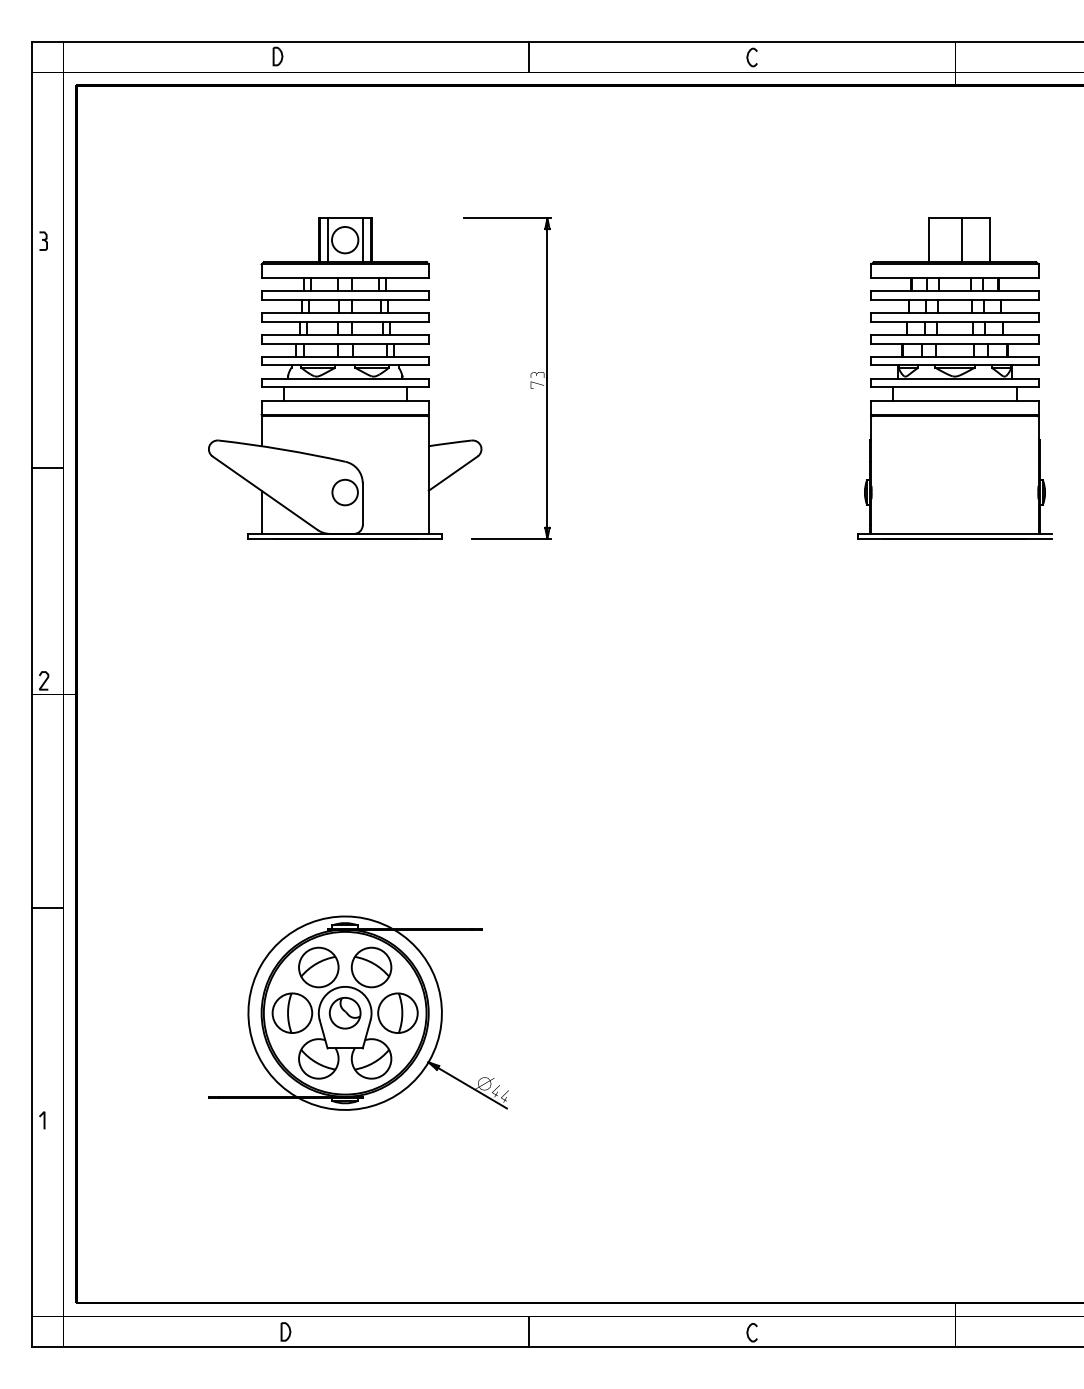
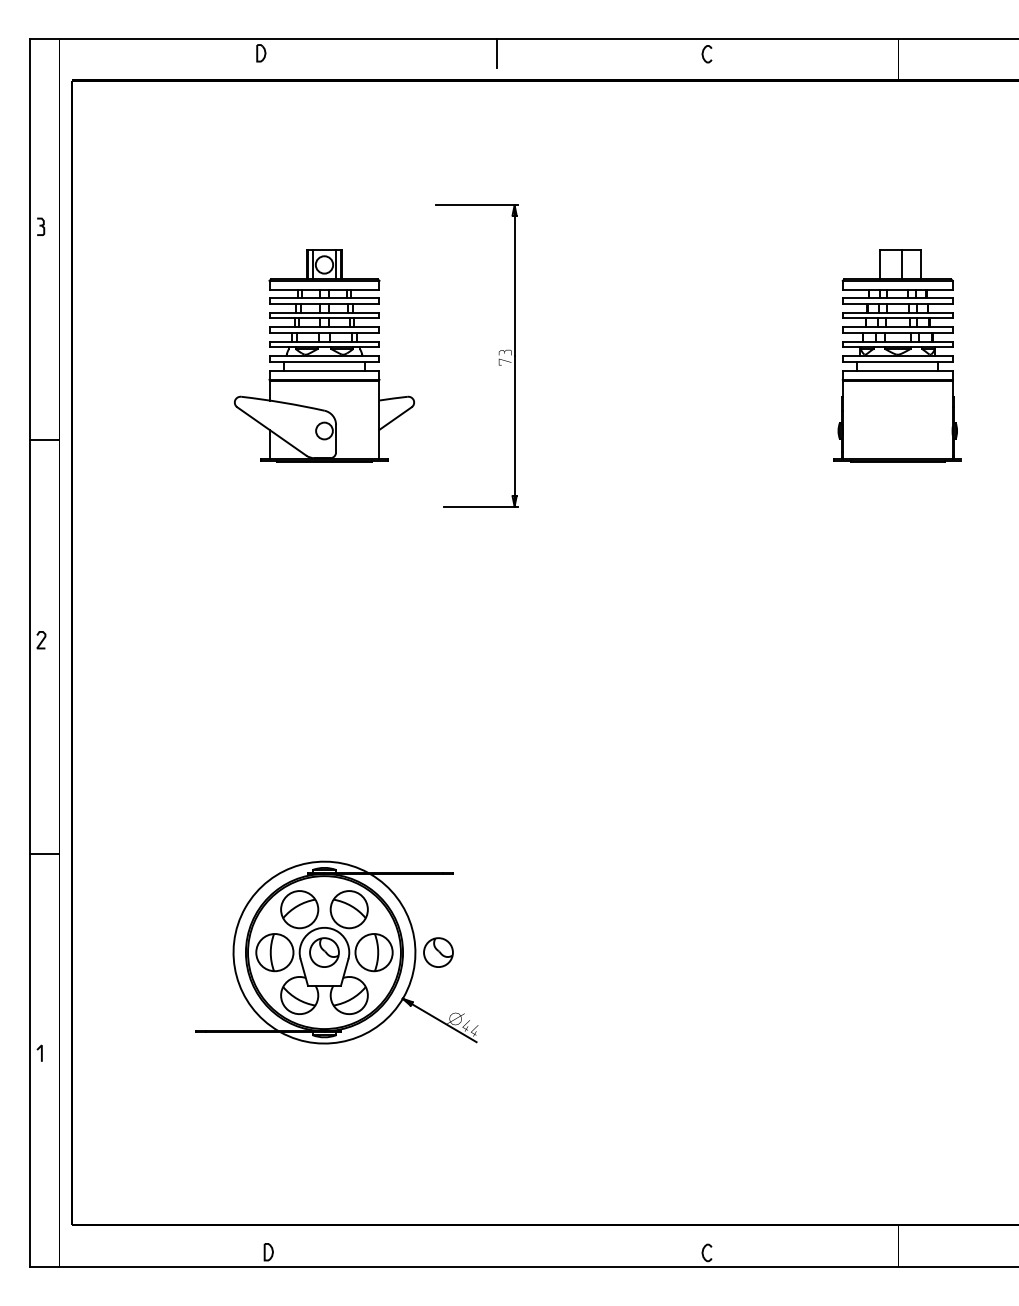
part: (345, 378) -> (324, 355), size x0.7
part: (954, 378) -> (897, 355), size x0.7
part: (466, 1013) -> (438, 952), added
line: (529, 1331) -> (497, 1251), removed

